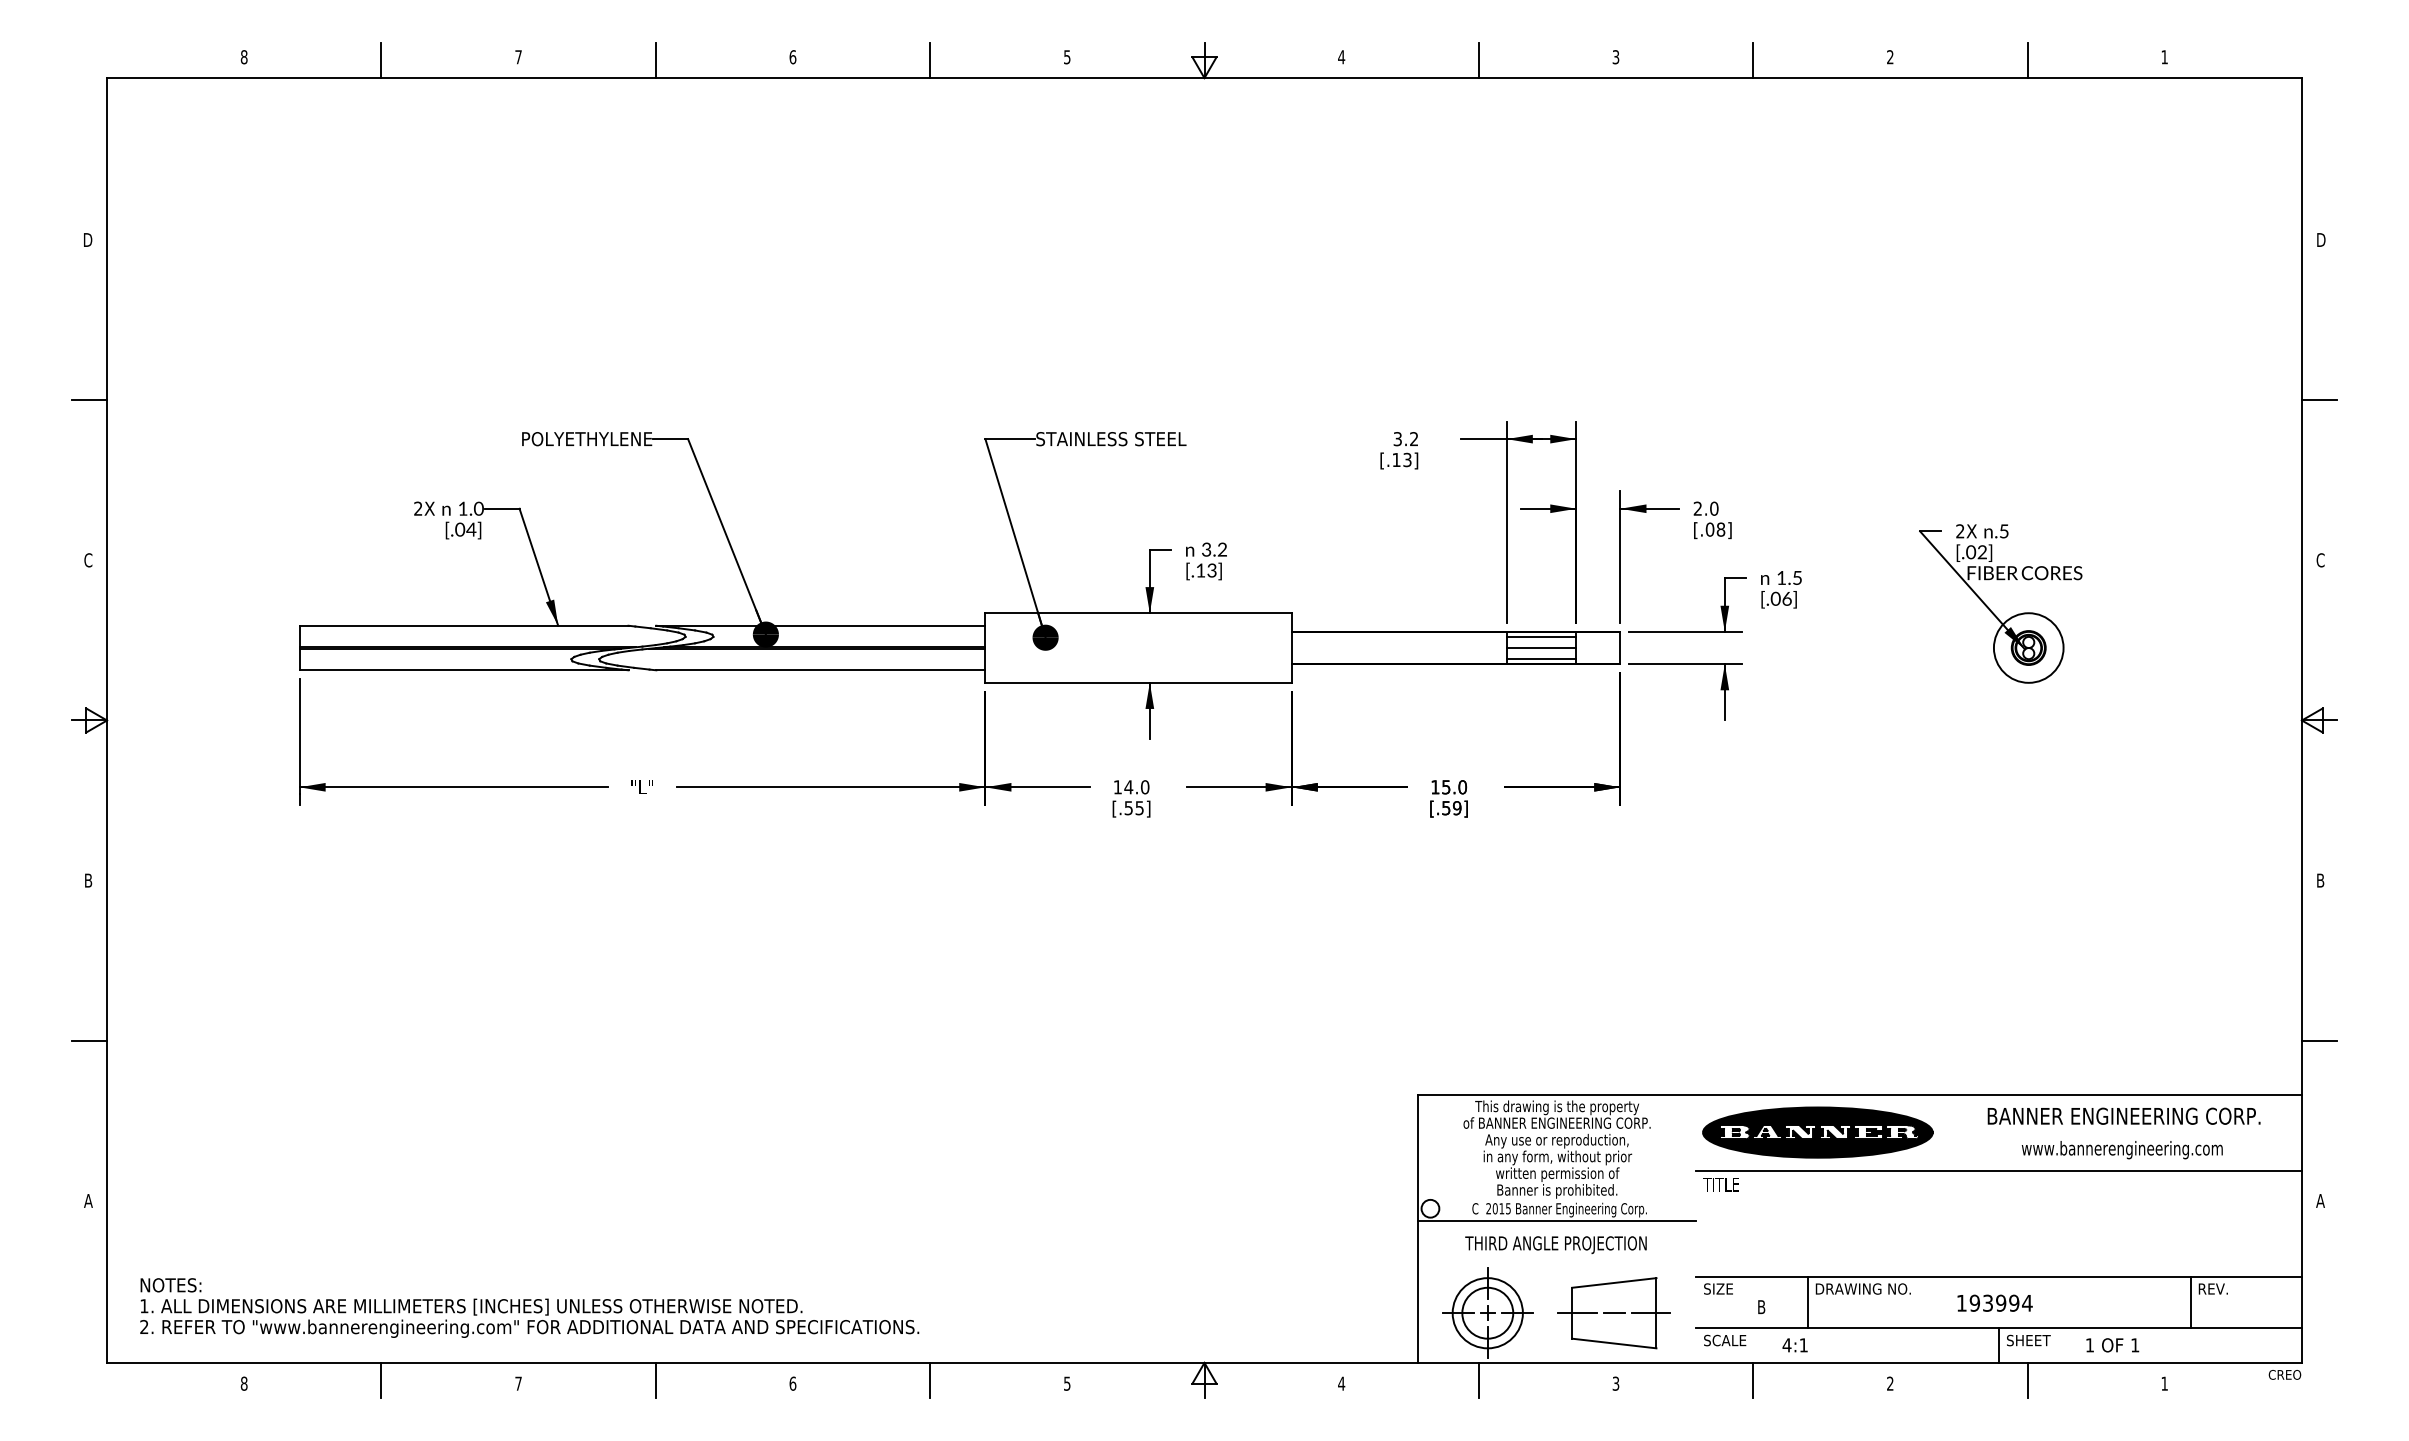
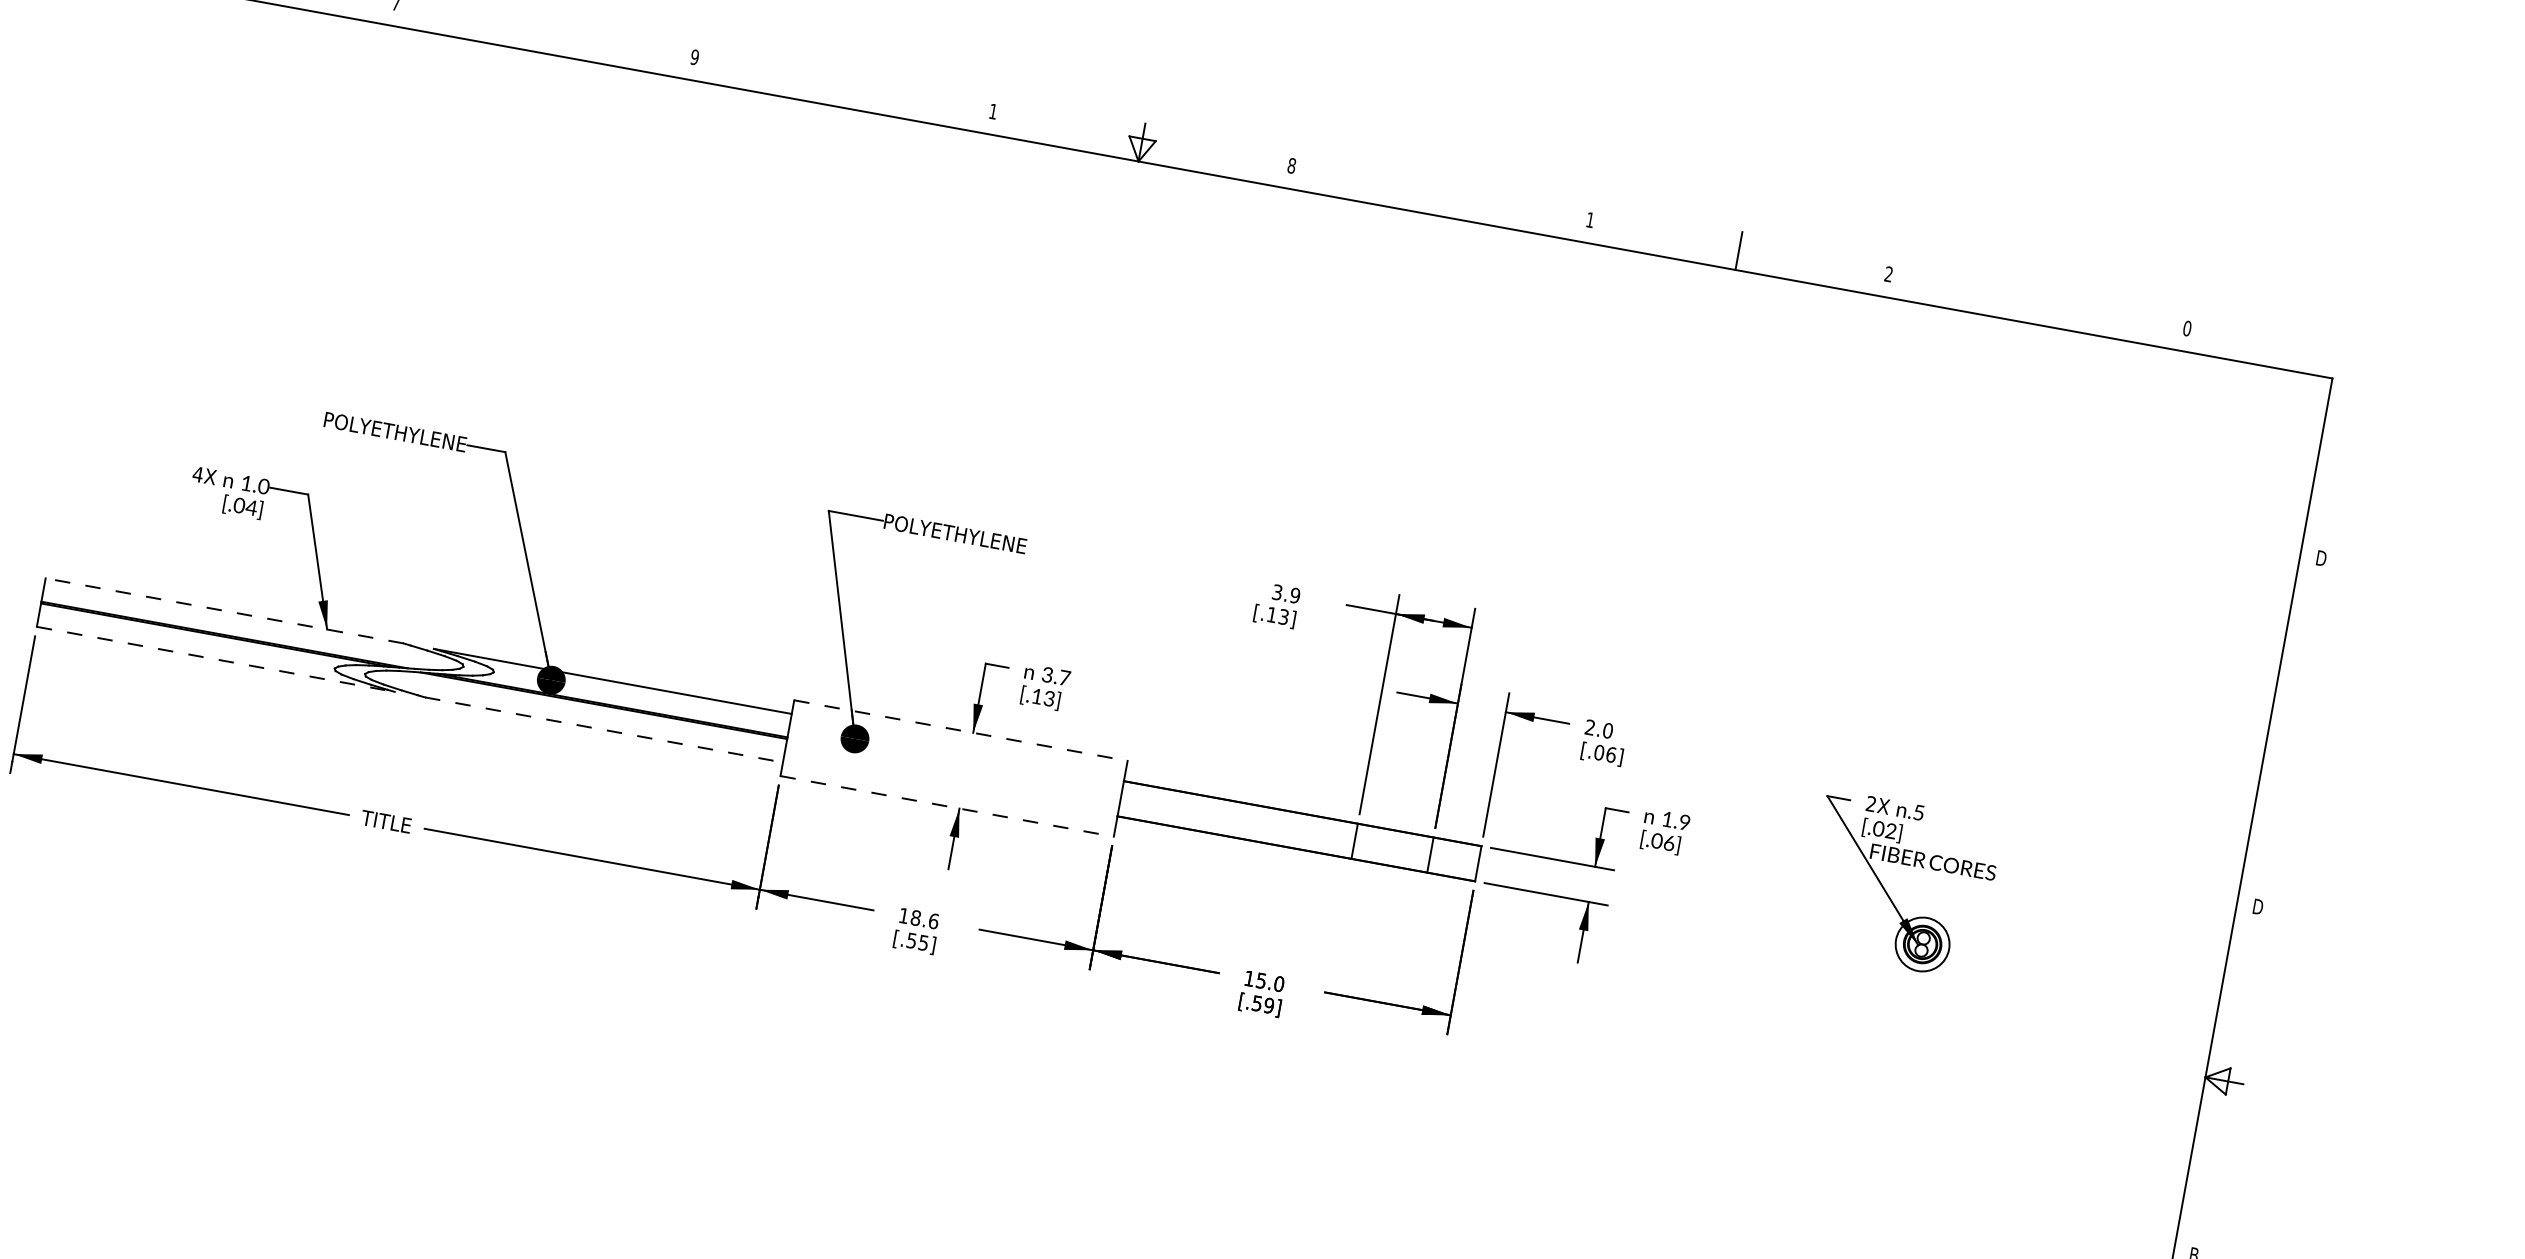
text: (792, 57) -> (694, 57), 6 -> 9
text: (1067, 57) -> (993, 111), 5 -> 1
text: (1341, 57) -> (1291, 166), 4 -> 8
text: (1615, 57) -> (1589, 220), 3 -> 1
text: (2164, 57) -> (2187, 328), 1 -> 0
line: (655, 60) -> (544, 33), removed
line: (930, 60) -> (843, 88), removed
line: (1478, 60) -> (1440, 196), removed
line: (2027, 60) -> (2037, 305), removed
line: (2318, 400) -> (2286, 732), removed
text: (1111, 439) -> (965, 536), STAINLESS STEEL -> POLYETHYLENE
text: (1413, 439) -> (1294, 595), 3.2 -> 3.9
text: (417, 508) -> (197, 474), 2X -> 4X
text: (1720, 529) -> (1610, 754), [.08] -> [.06]
text: (1222, 549) -> (1064, 677), 3.2 -> 3.7
text: (2320, 560) -> (2257, 906), C -> D
text: (1797, 577) -> (1684, 822), 1.5 -> 1.9
line: (1139, 613) -> (961, 731), solid -> dashed
line: (463, 625) -> (224, 610), solid -> dashed
line: (1541, 636) -> (1394, 835), removed
circle: (2028, 647) -> (1922, 943), size x0.7
line: (1541, 648) -> (1392, 848), removed
line: (1541, 659) -> (1390, 860), removed
line: (464, 670) -> (216, 659), solid -> dashed
line: (821, 670) -> (604, 730), solid -> dashed
line: (1139, 682) -> (948, 806), solid -> dashed
text: (641, 786) -> (385, 820), "L" -> TITLE
text: (1136, 787) -> (924, 919), 14.0 -> 18.6

